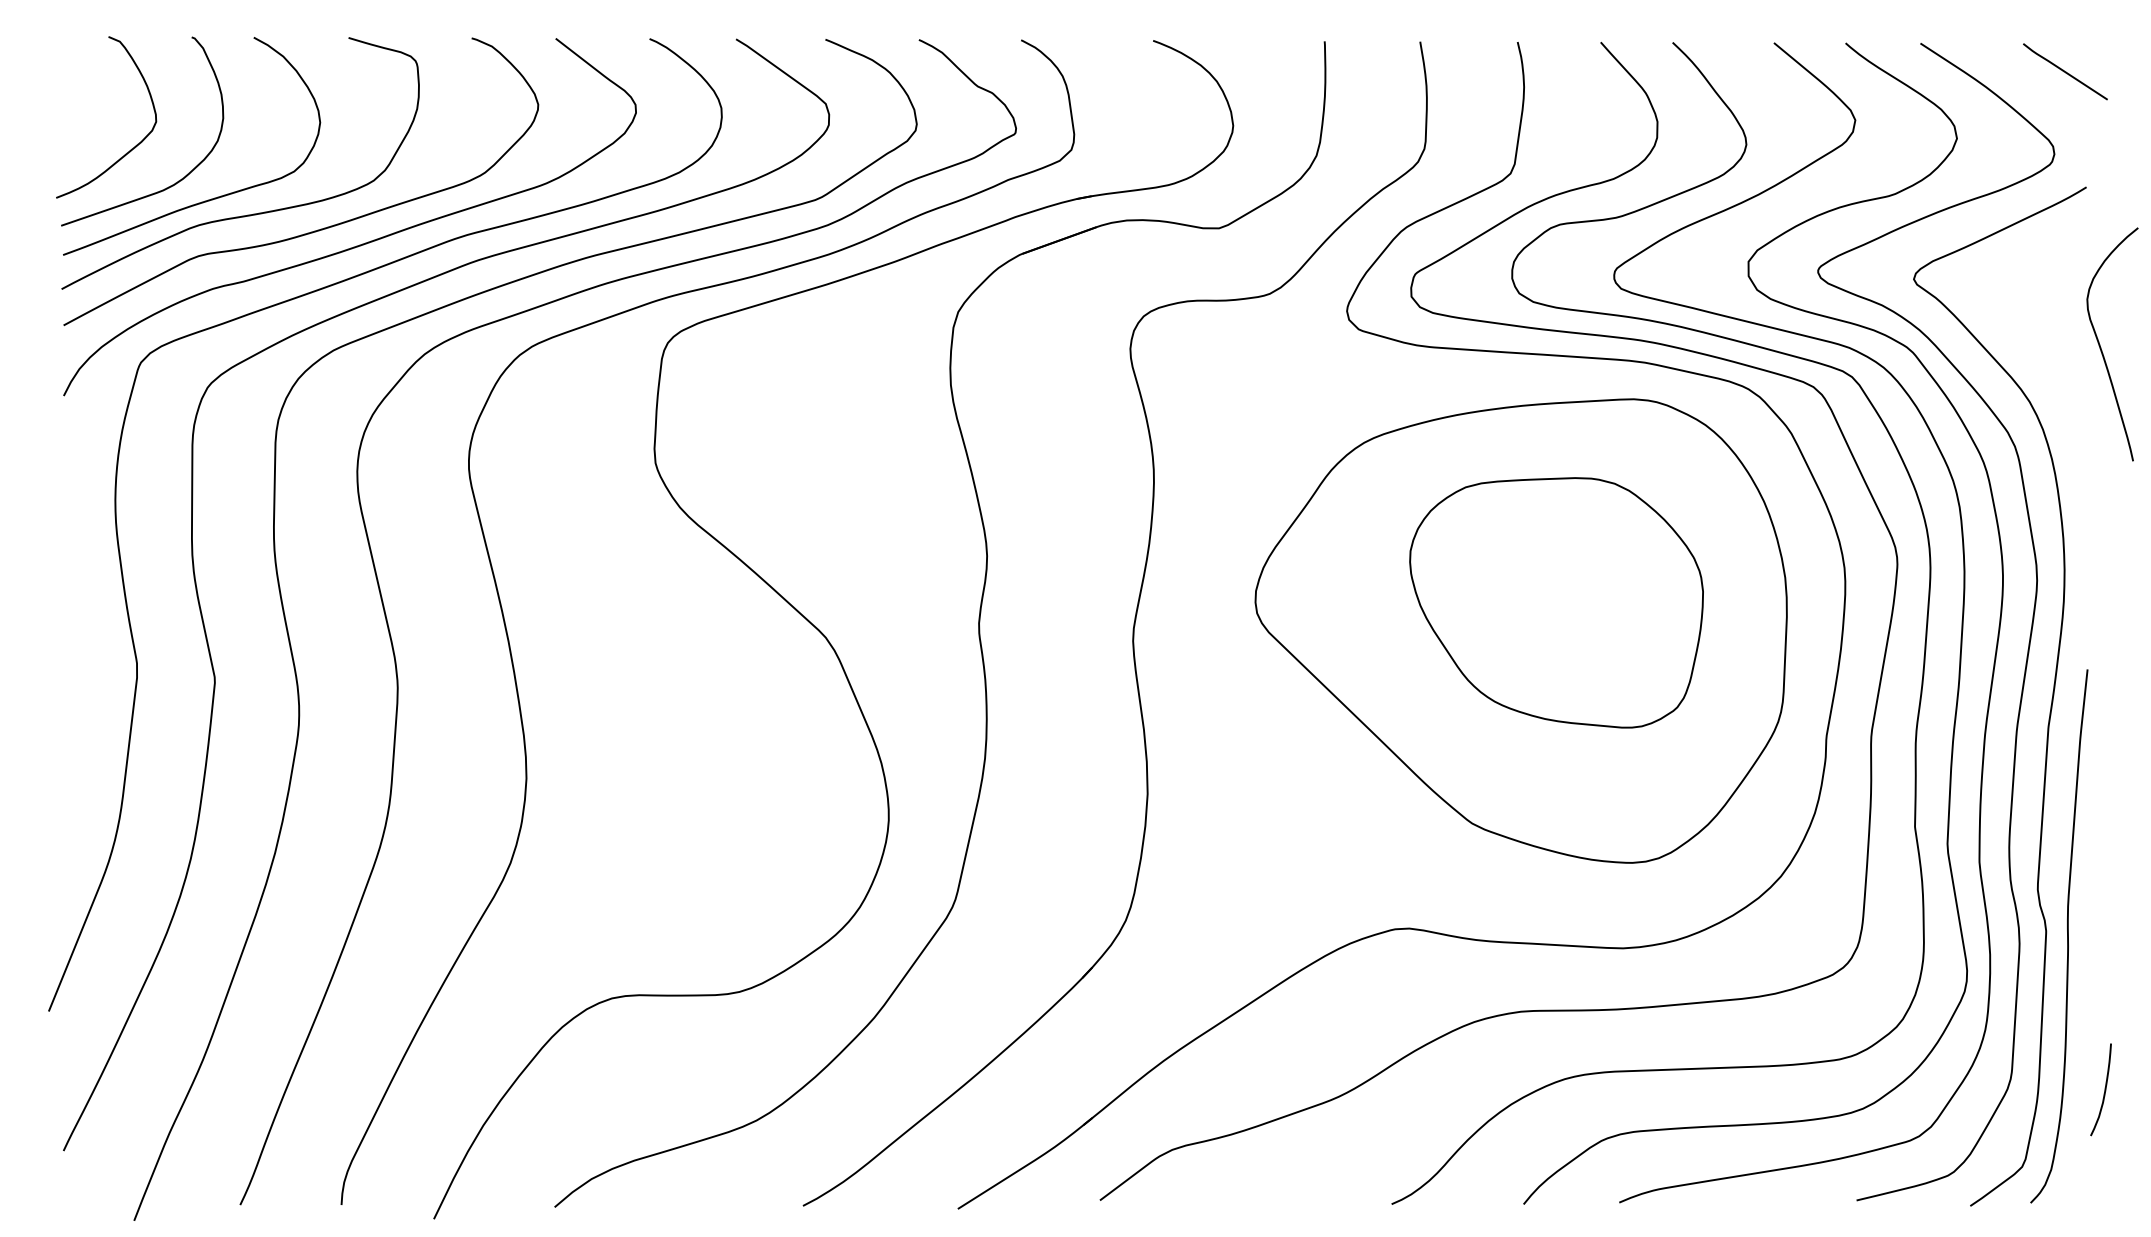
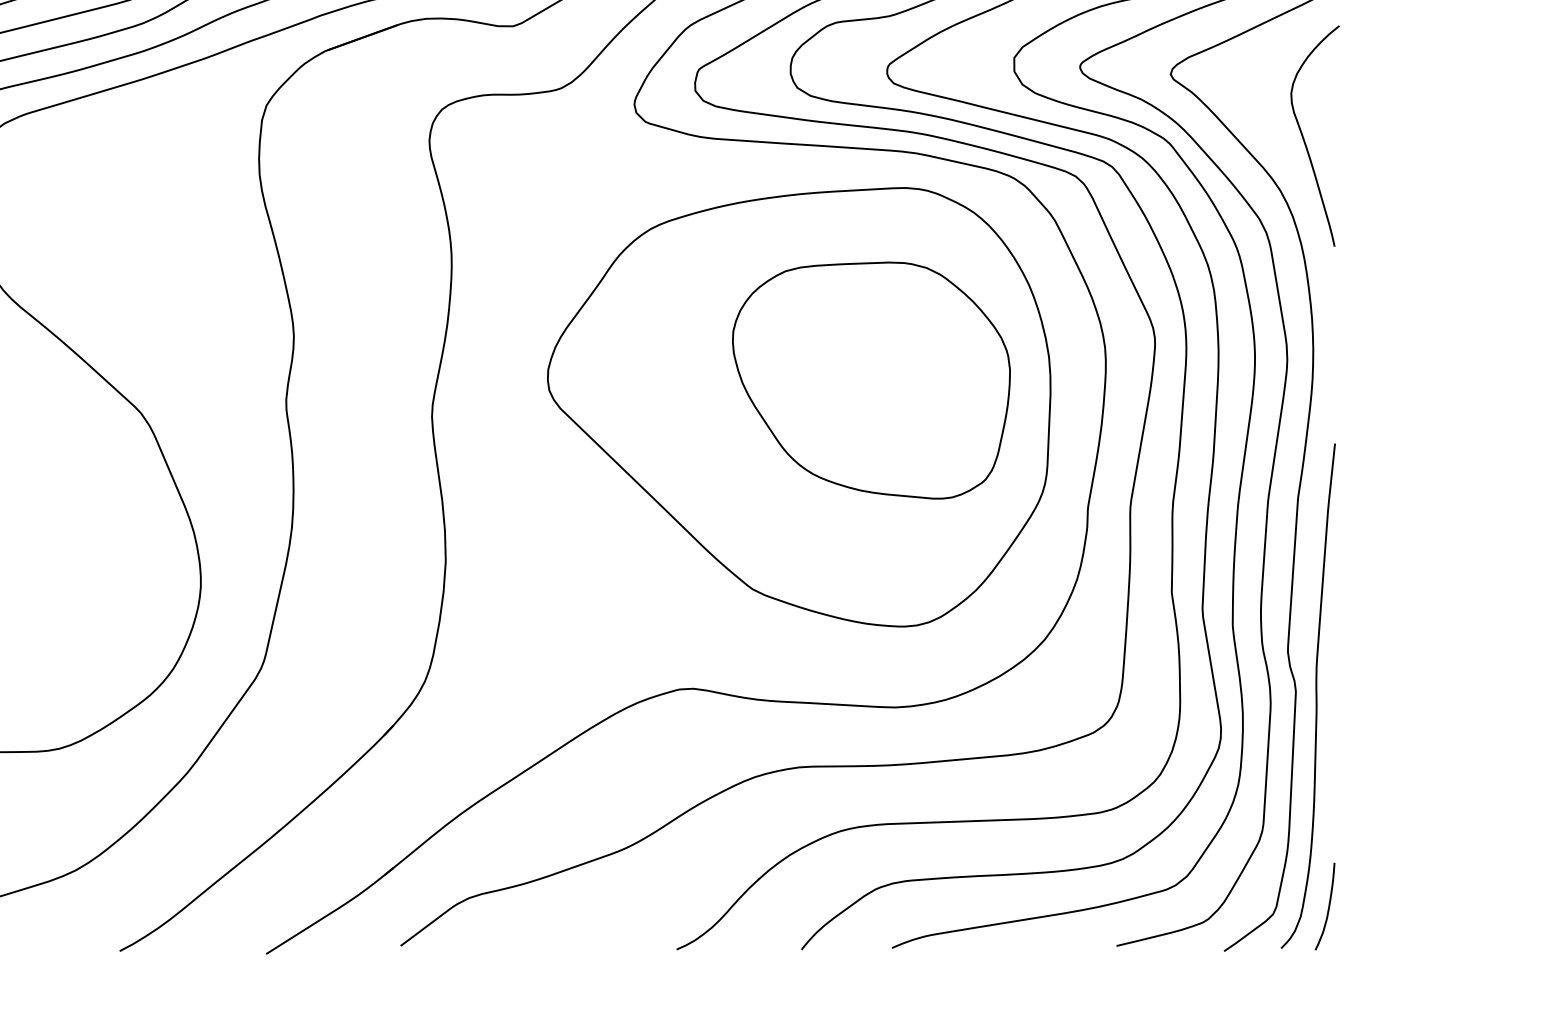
curve: (2101, 347) -> (1304, 139), moved
part: (1556, 602) -> (871, 380), moved
curve: (2104, 1089) -> (1328, 906), moved

